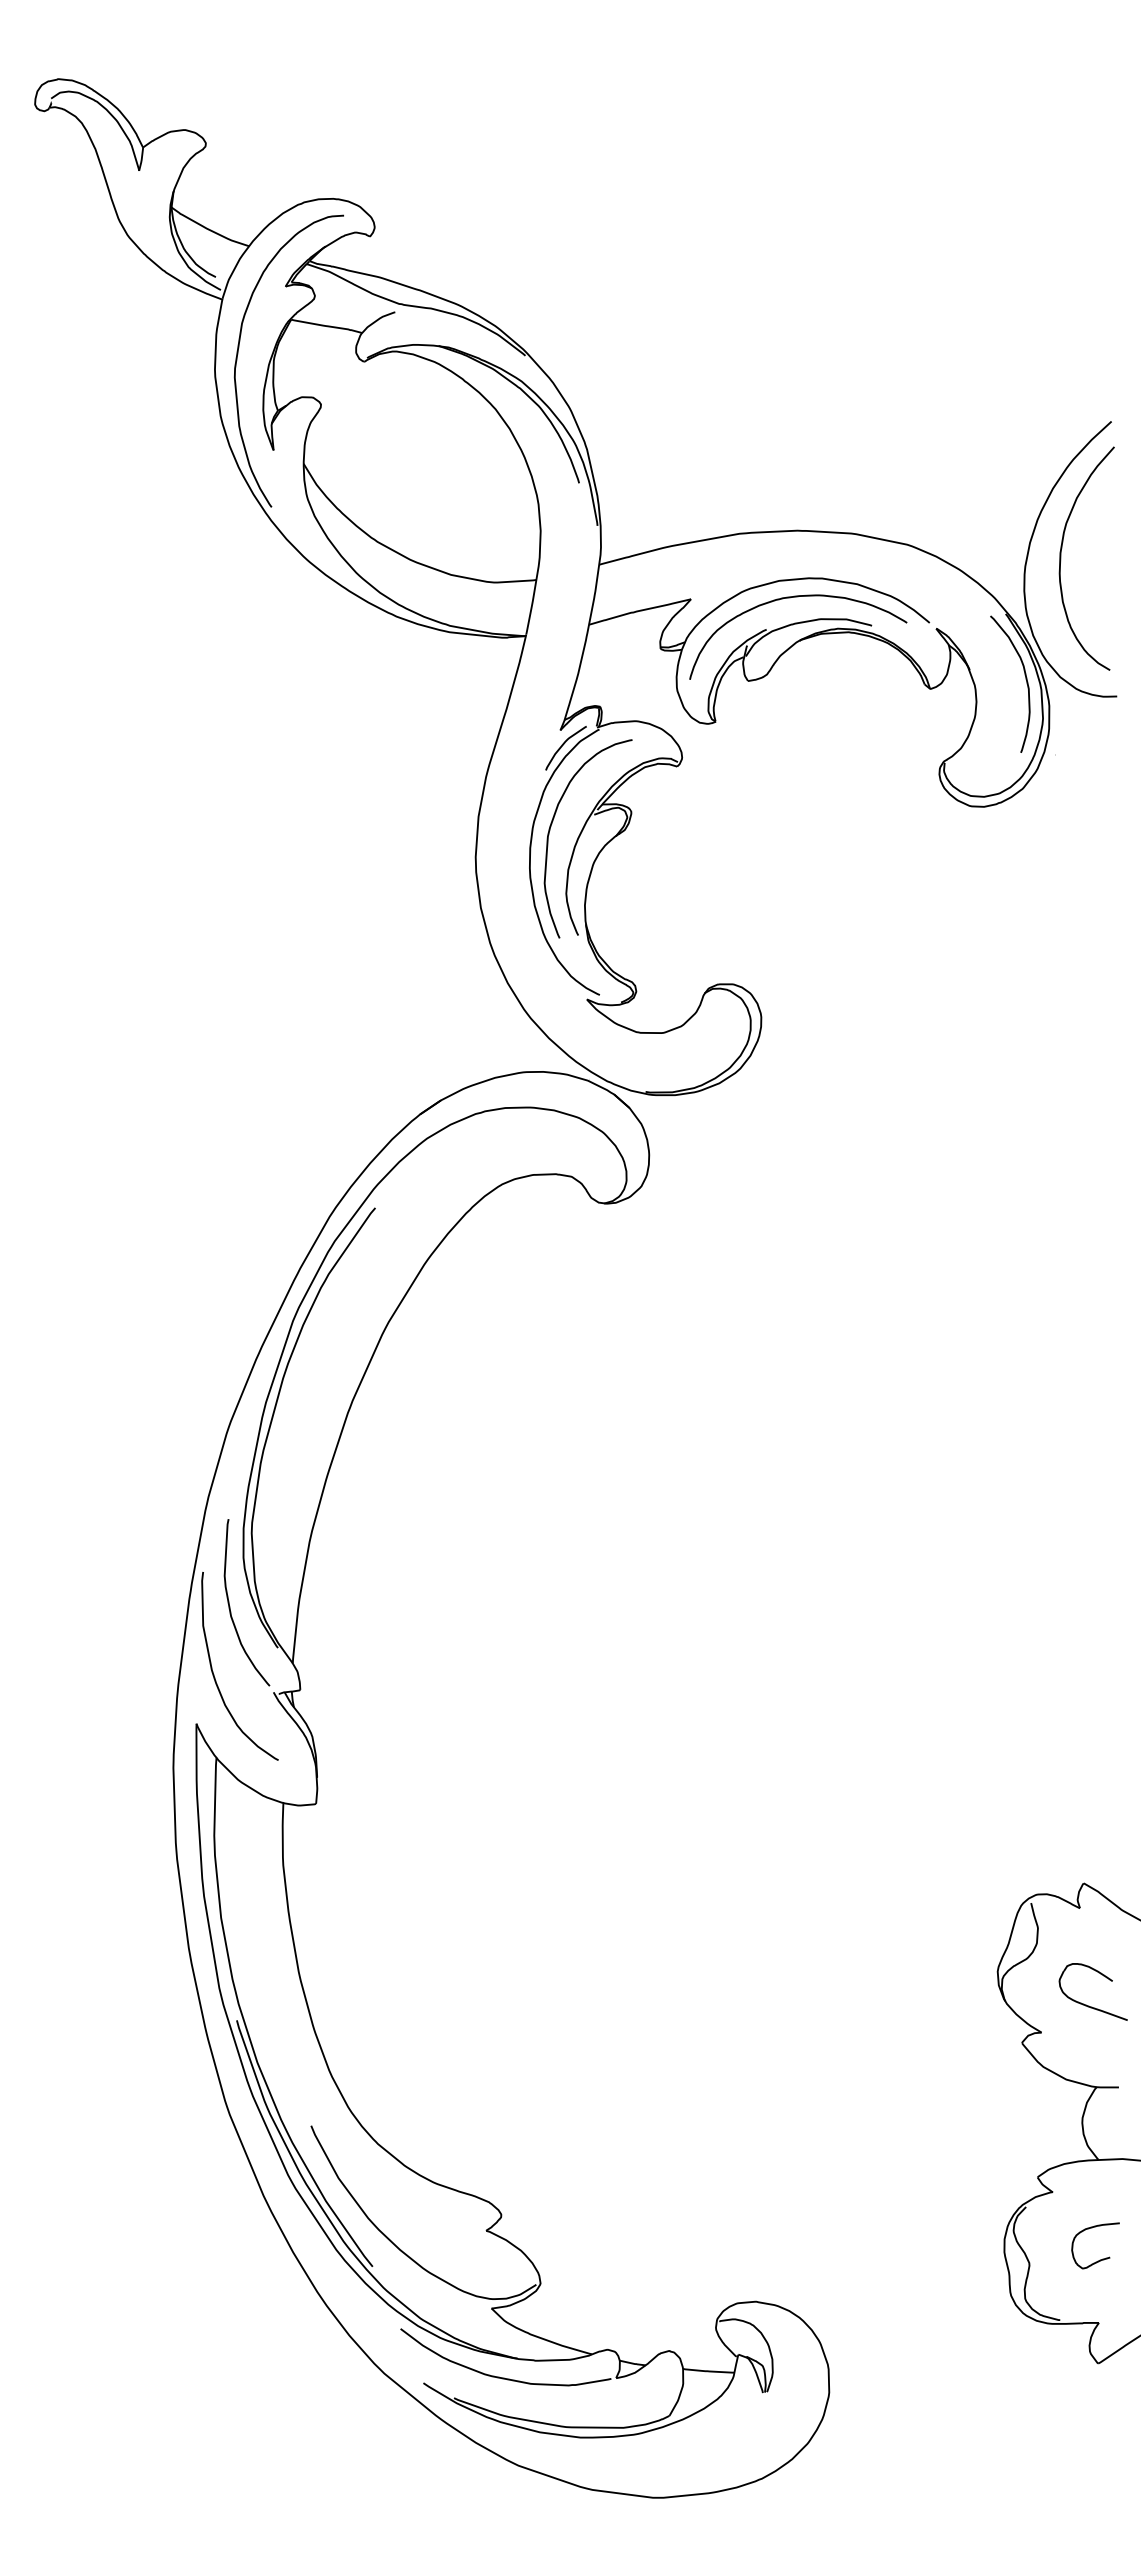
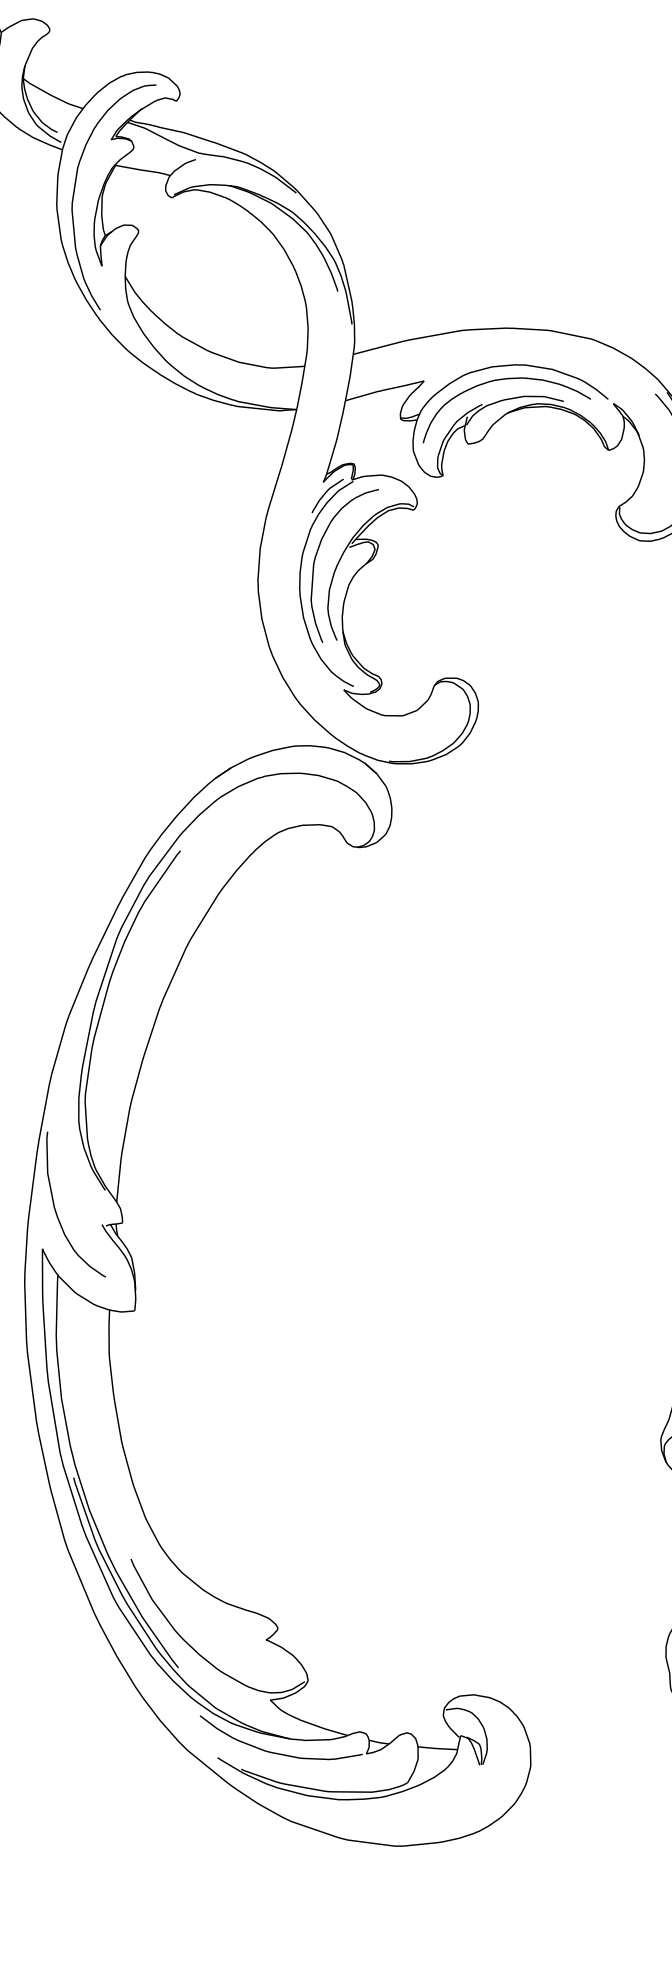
curve: (230, 1606) -> (68, 1158), removed

